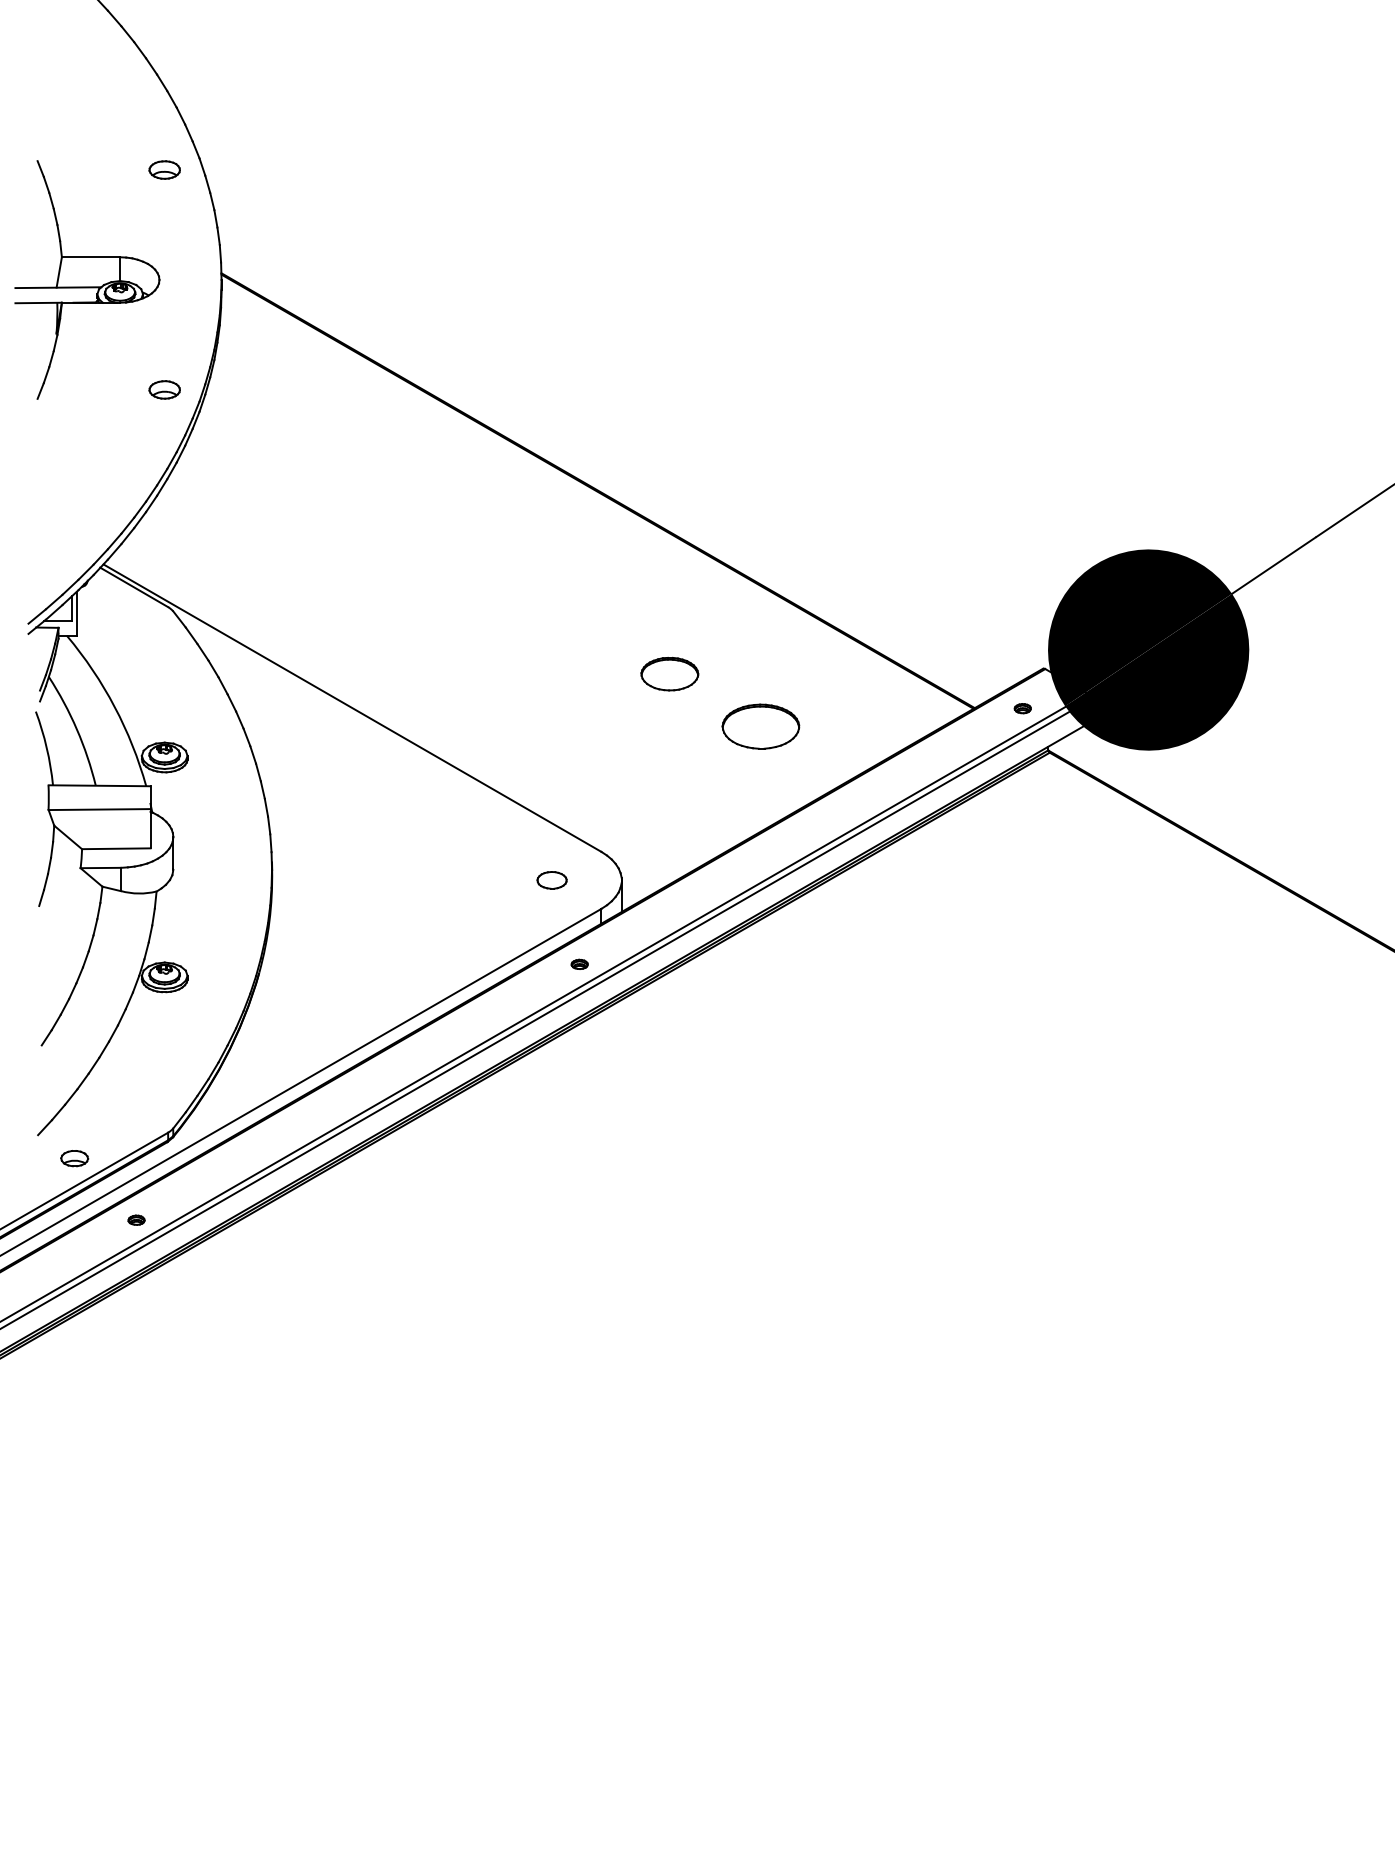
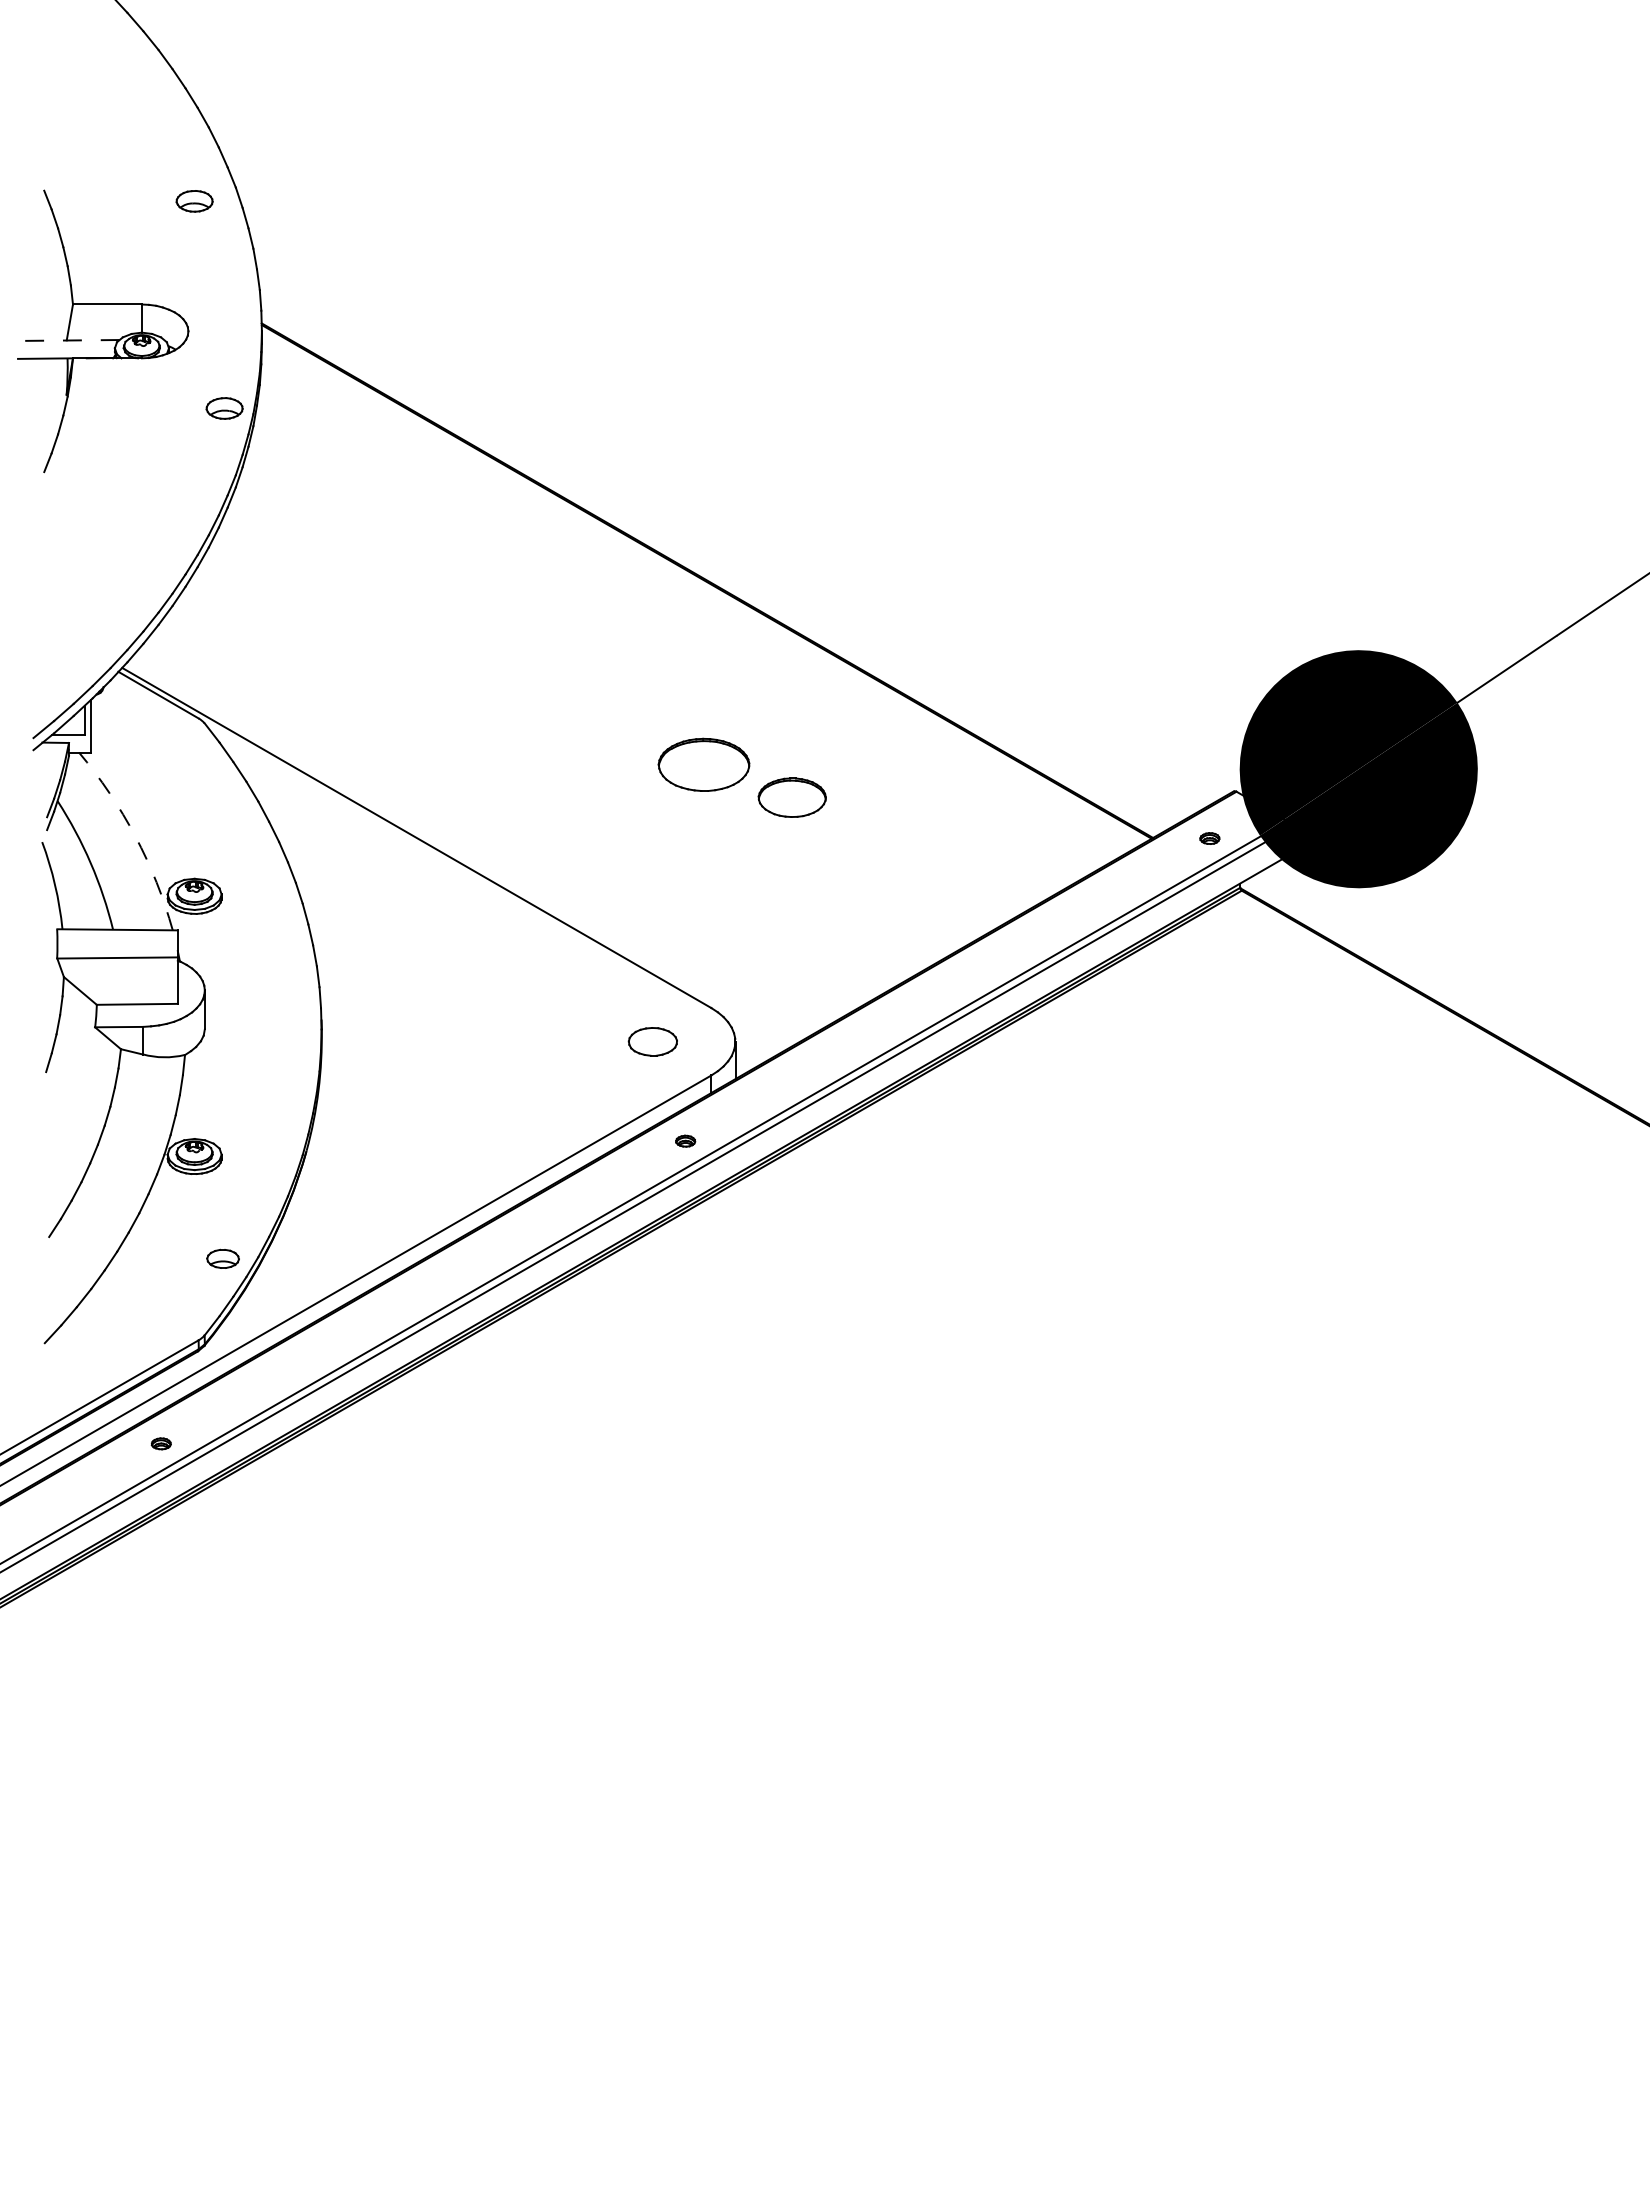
line: (58, 287) -> (68, 340), solid -> dashed
part: (164, 389) -> (224, 408), moved
arc: (114, 706) -> (135, 836), solid -> dashed
part: (760, 726) -> (703, 764), moved
part: (551, 880) -> (652, 1041), size x1.4
part: (74, 1158) -> (222, 1258), moved

